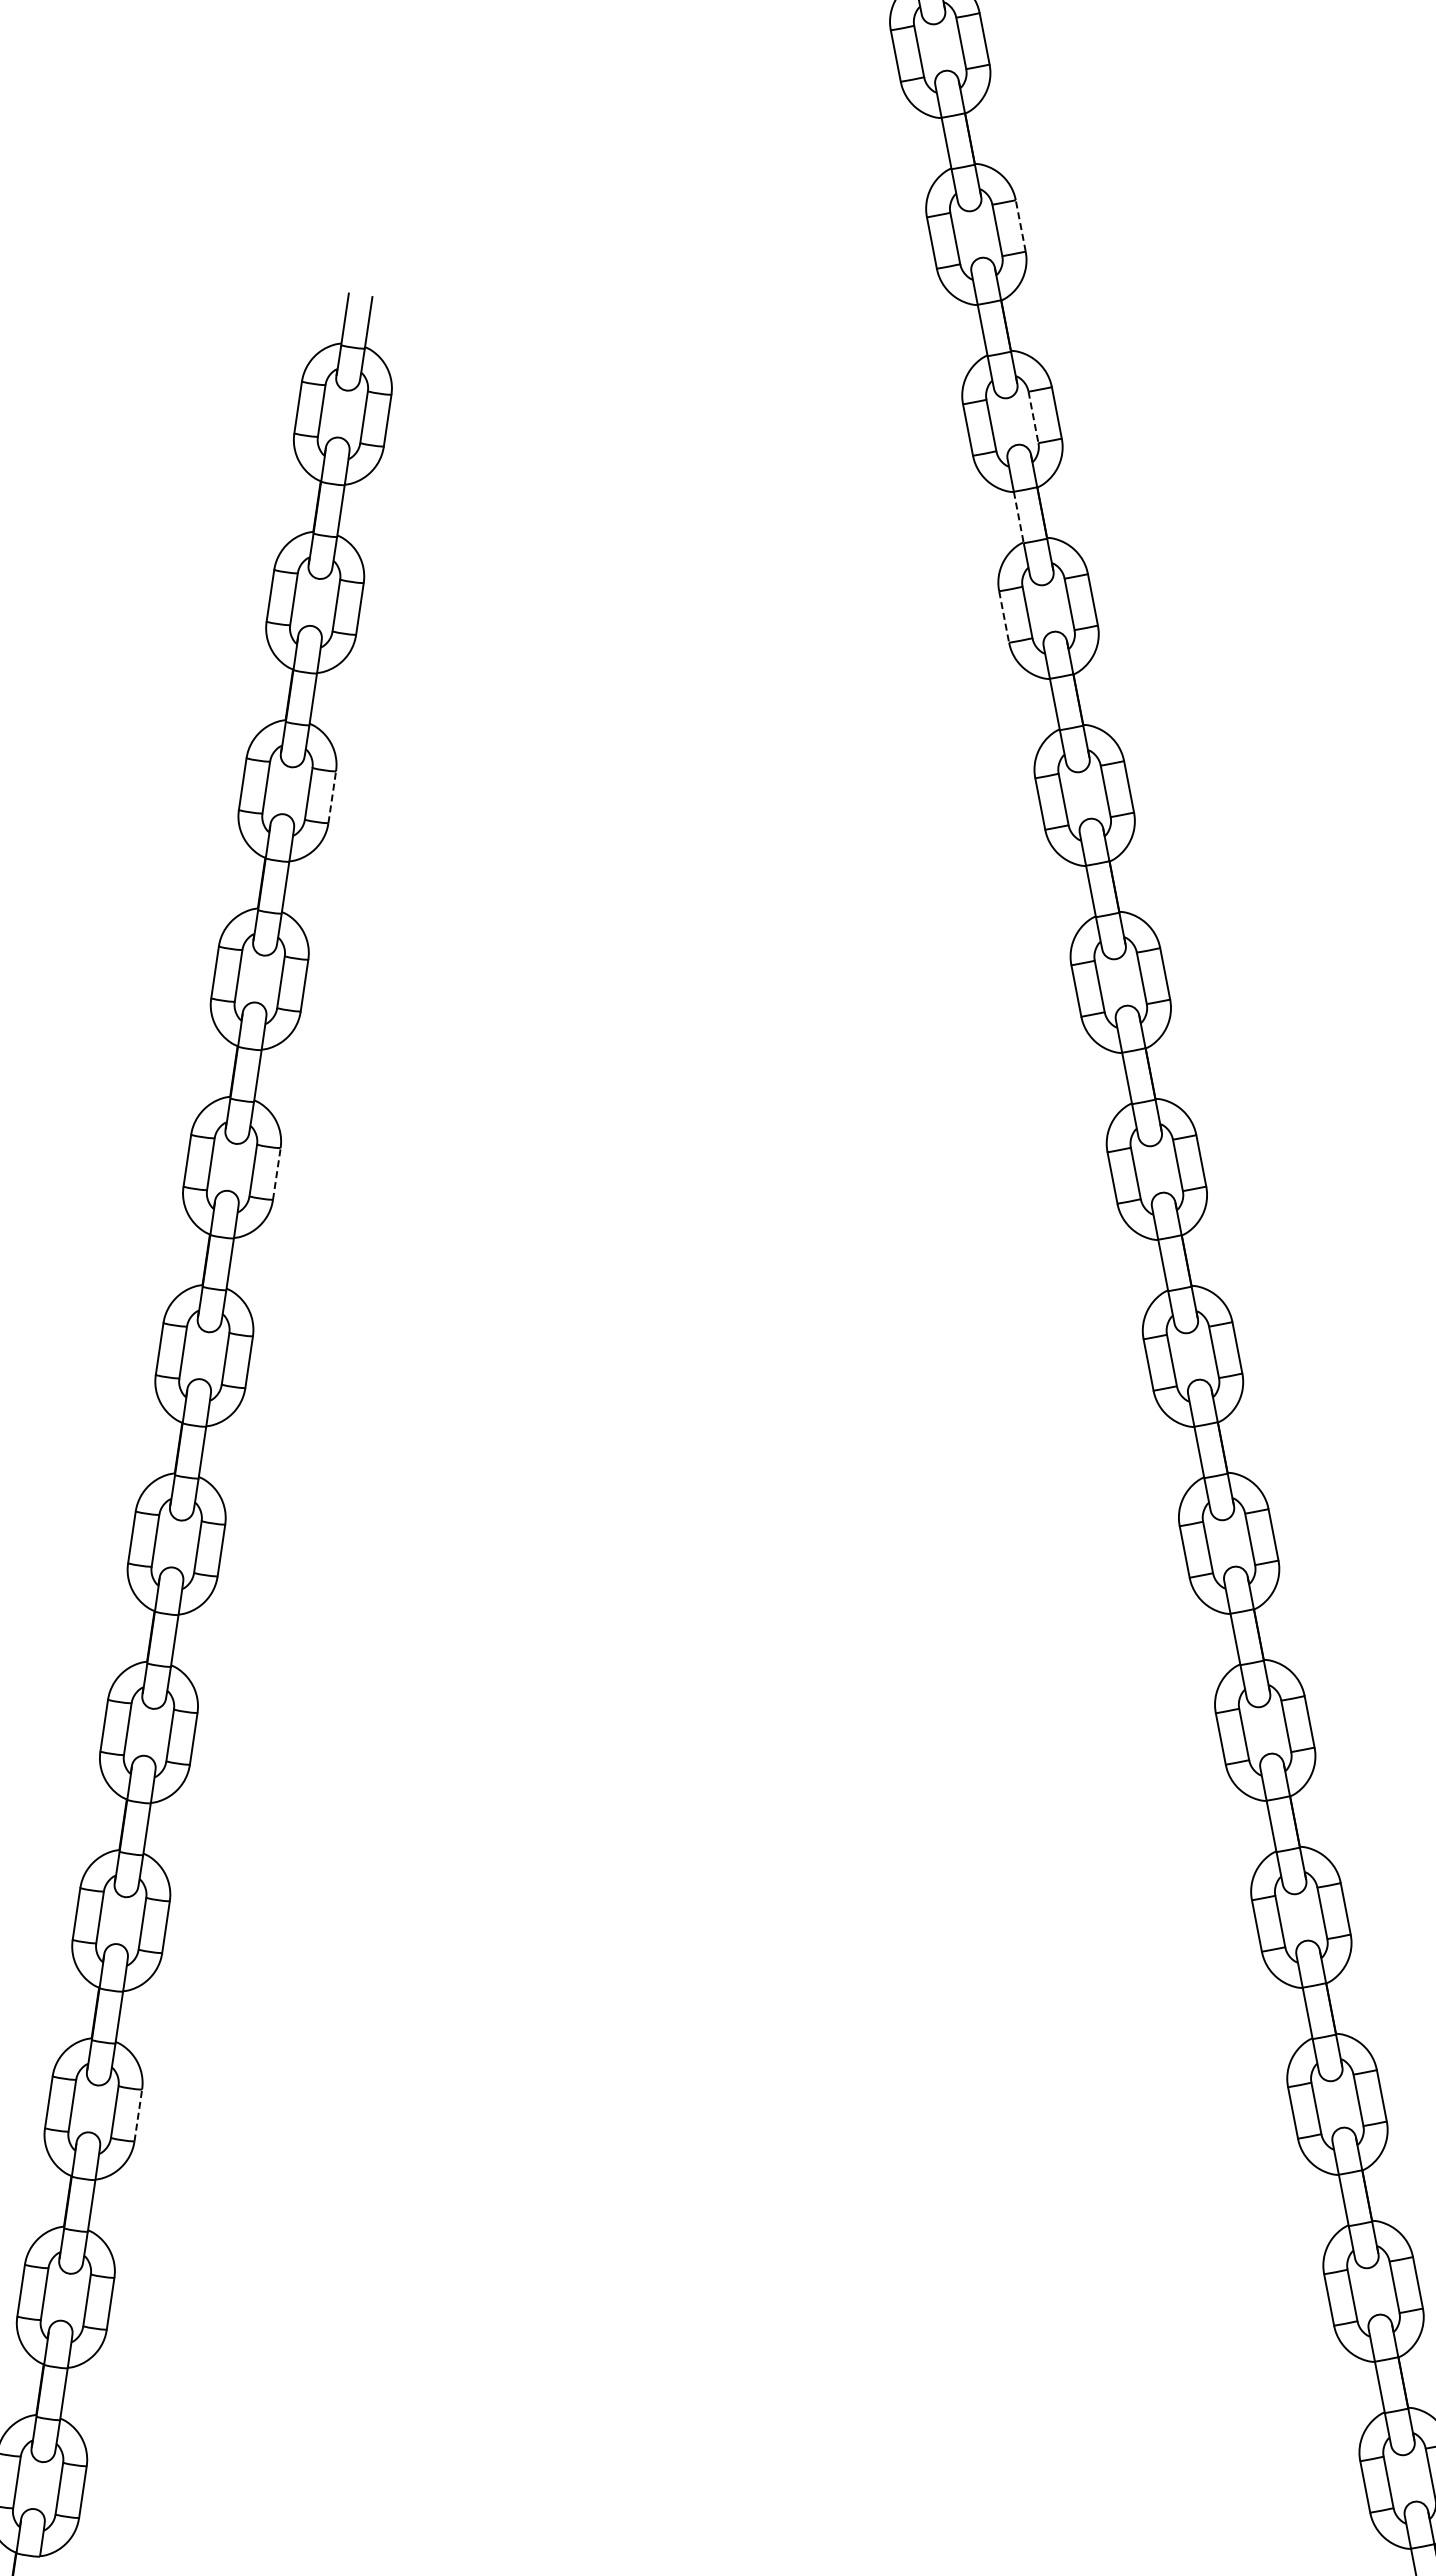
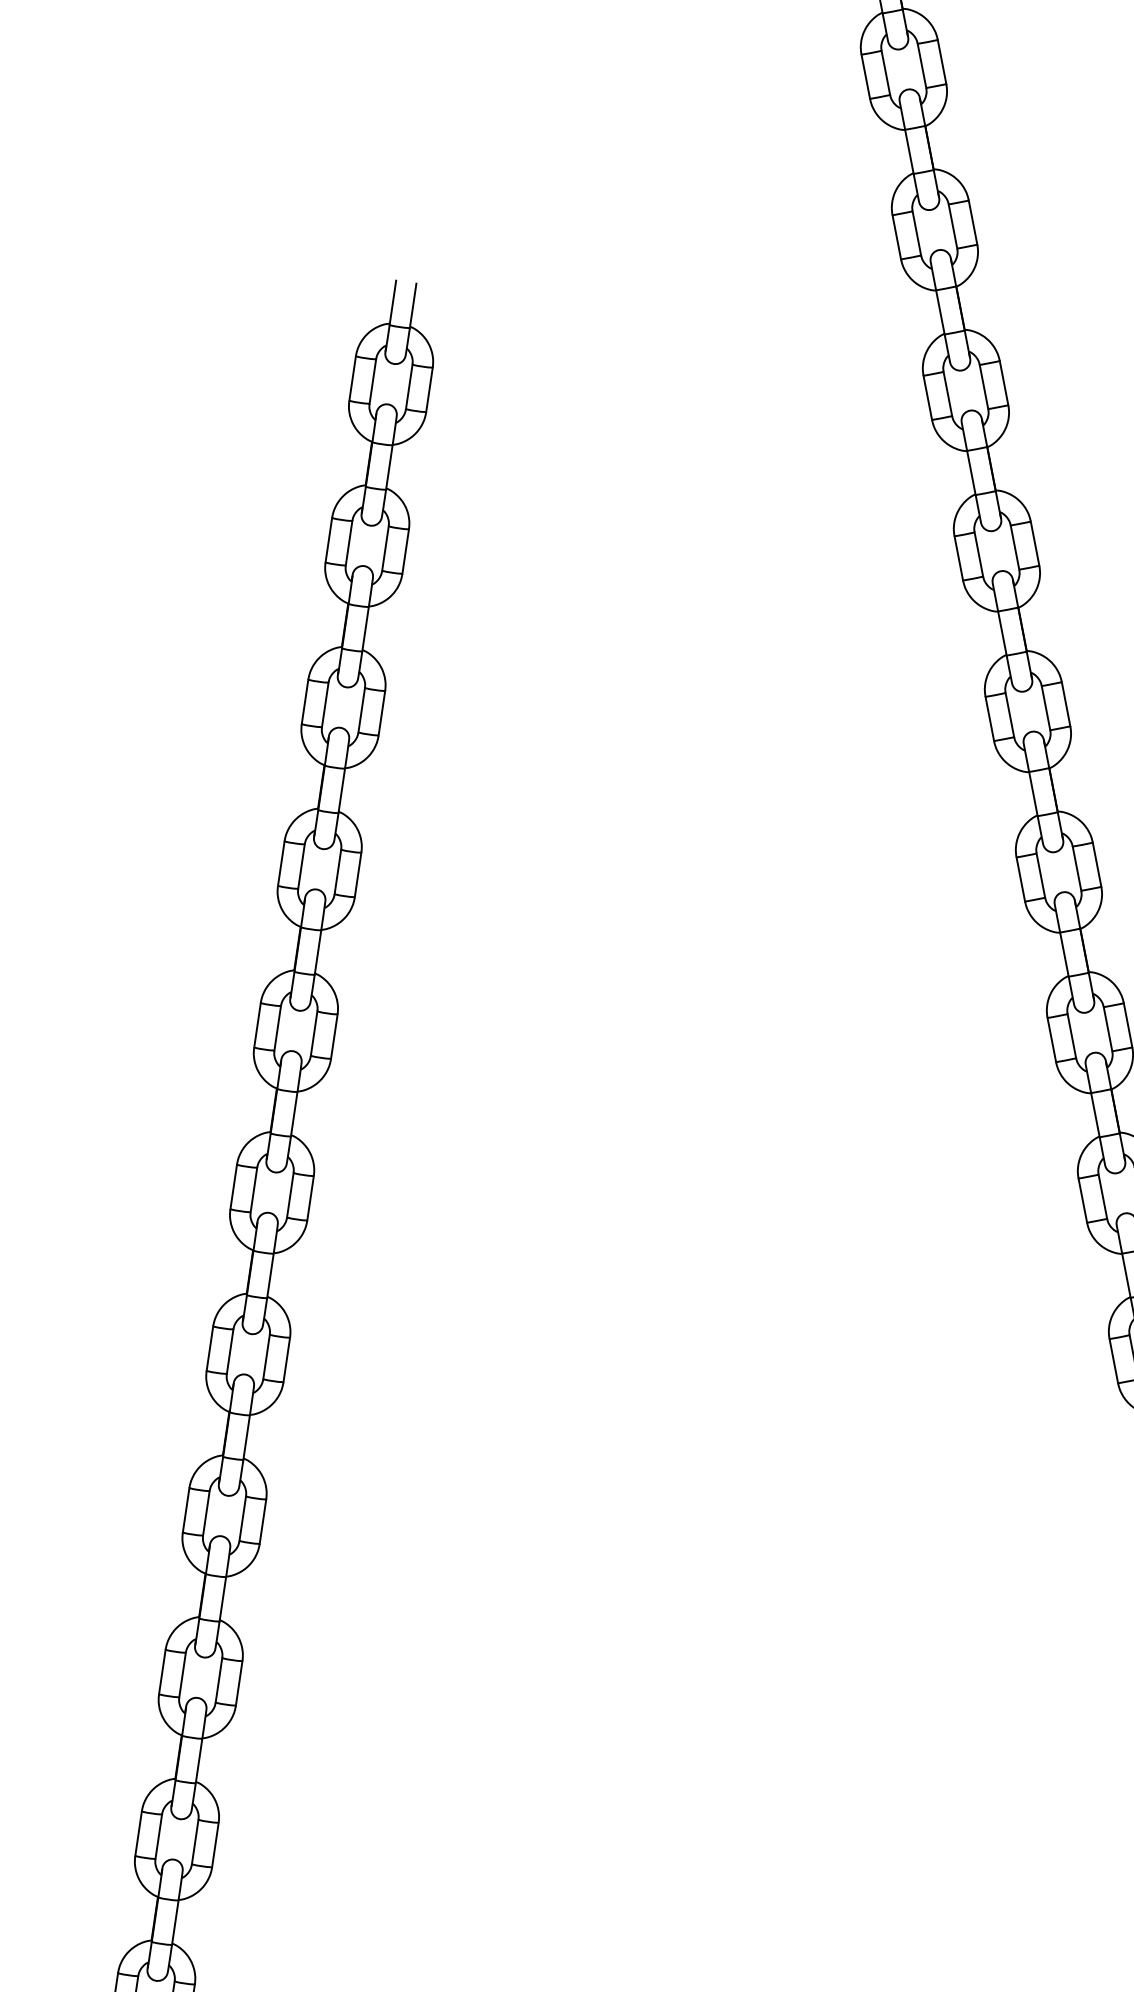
line: (1020, 225) -> (972, 222), dashed -> solid
line: (1033, 417) -> (984, 387), dashed -> solid
line: (1018, 518) -> (971, 473), dashed -> solid
line: (1004, 617) -> (959, 558), dashed -> solid
line: (332, 796) -> (382, 712), dashed -> solid
line: (276, 1173) -> (334, 1036), dashed -> solid
line: (138, 2115) -> (215, 1845), dashed -> solid

